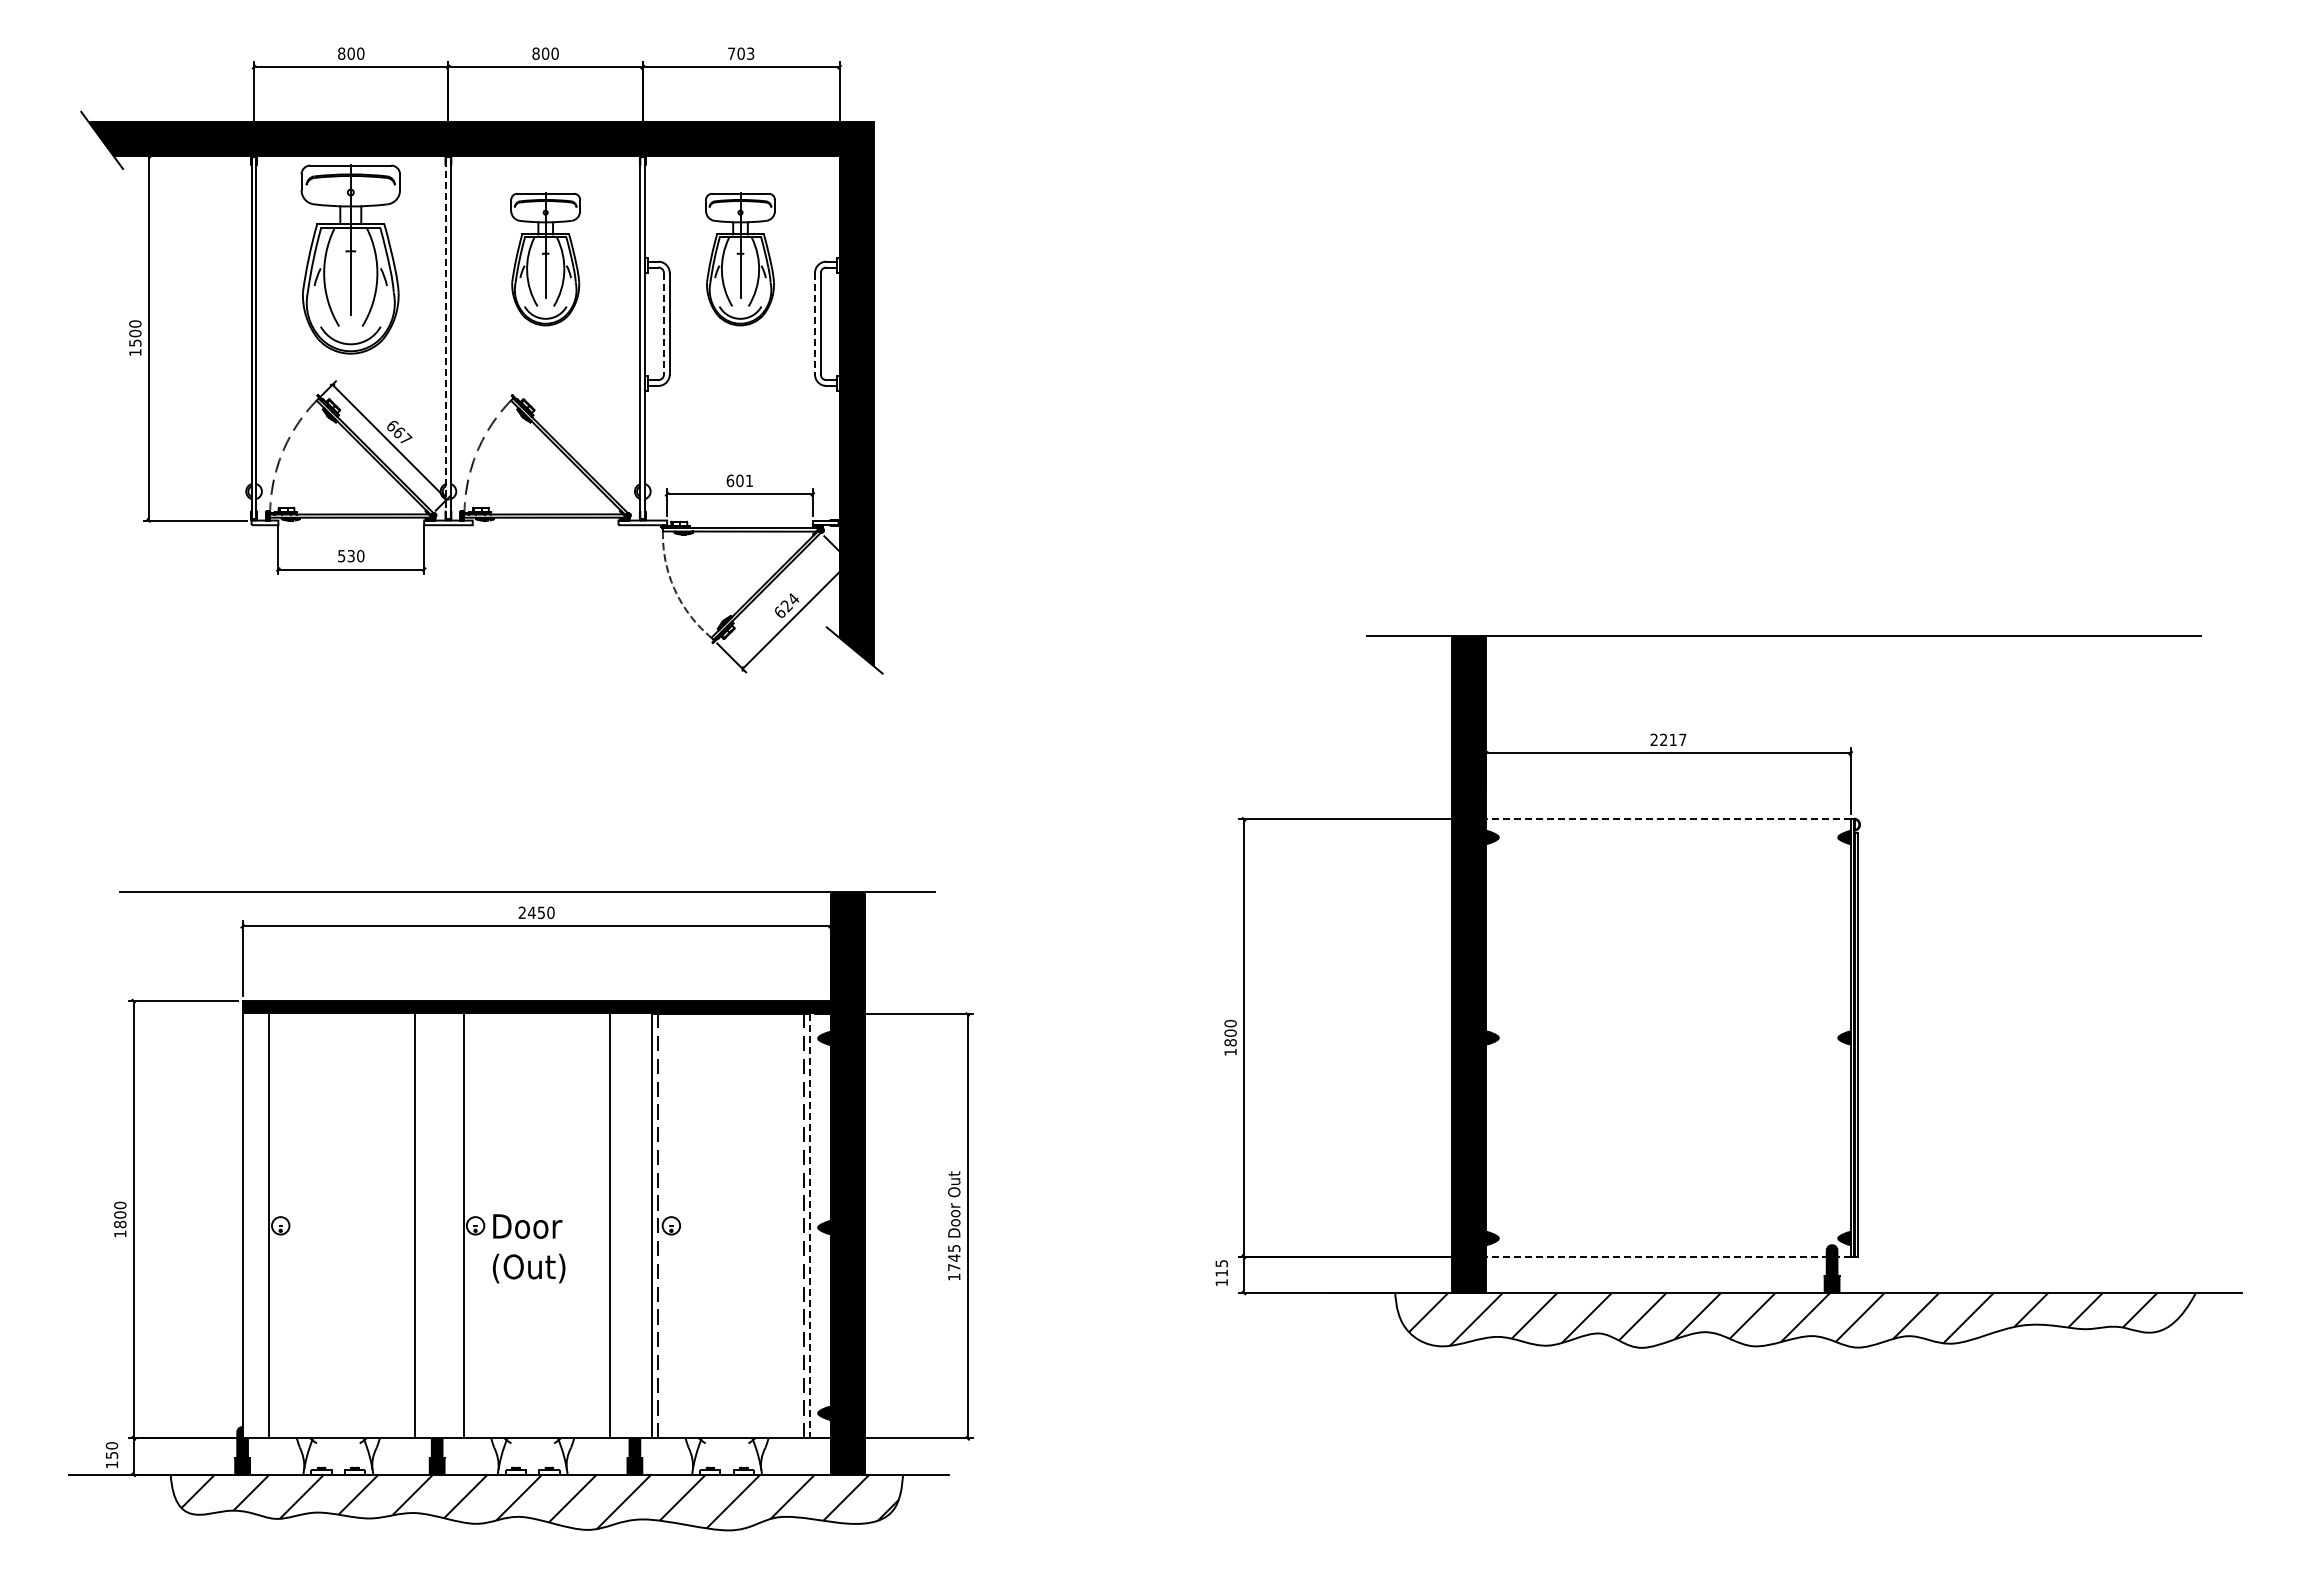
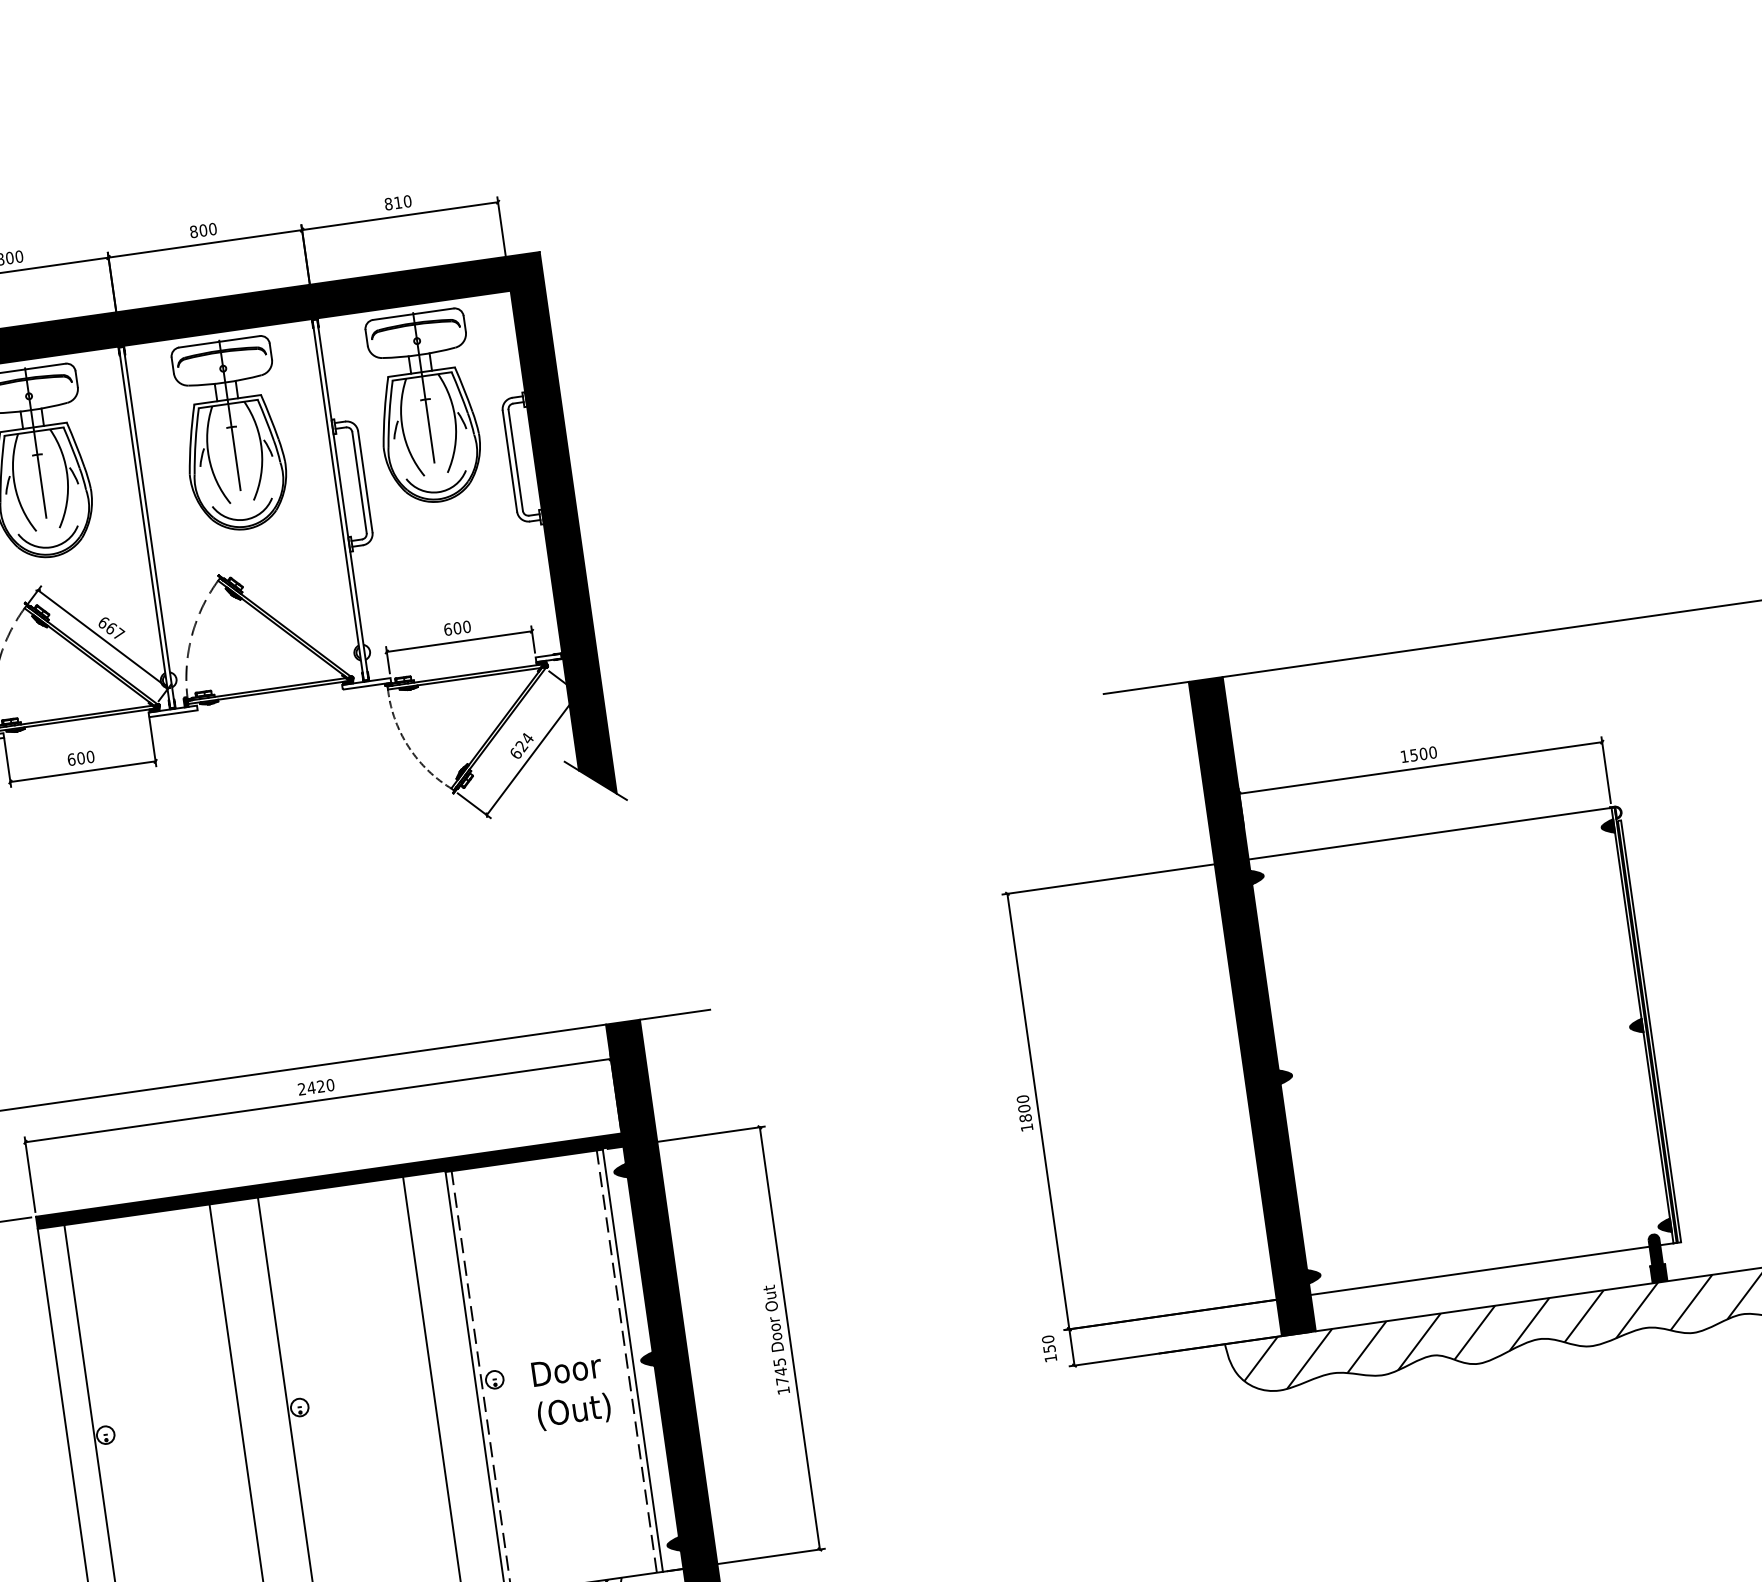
text: (741, 53) -> (398, 202), 703 -> 810
part: (545, 259) -> (232, 435), size x1.43
part: (740, 259) -> (426, 407), size x1.43
line: (663, 323) -> (359, 482), dashed -> solid
line: (814, 323) -> (509, 461), dashed -> solid
line: (446, 337) -> (144, 527), dashed -> solid
text: (749, 480) -> (466, 626), 601 -> 600
text: (346, 555) -> (76, 758), 530 -> 600
text: (1668, 739) -> (1418, 754), 2217 -> 1500
line: (1668, 819) -> (1430, 833), dashed -> solid
text: (540, 912) -> (320, 1086), 2450 -> 2420
line: (810, 1226) -> (633, 1360), dashed -> solid
text: (529, 1248) -> (571, 1391), moved
line: (1668, 1256) -> (1491, 1269), dashed -> solid
text: (1221, 1267) -> (1048, 1343), 115 -> 150

